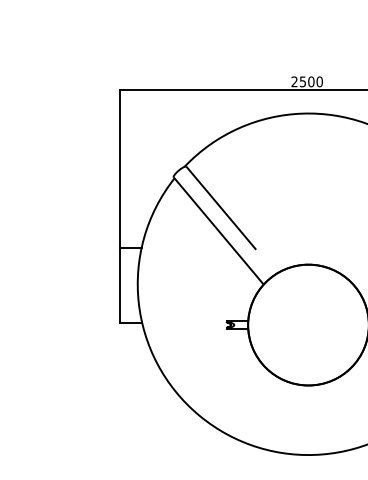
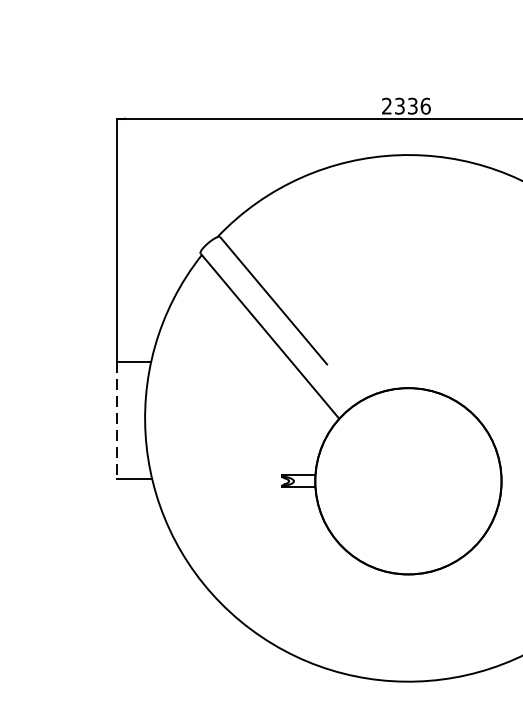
text: (311, 81) -> (413, 105), 2500 -> 2336
line: (119, 285) -> (116, 420), solid -> dashed

